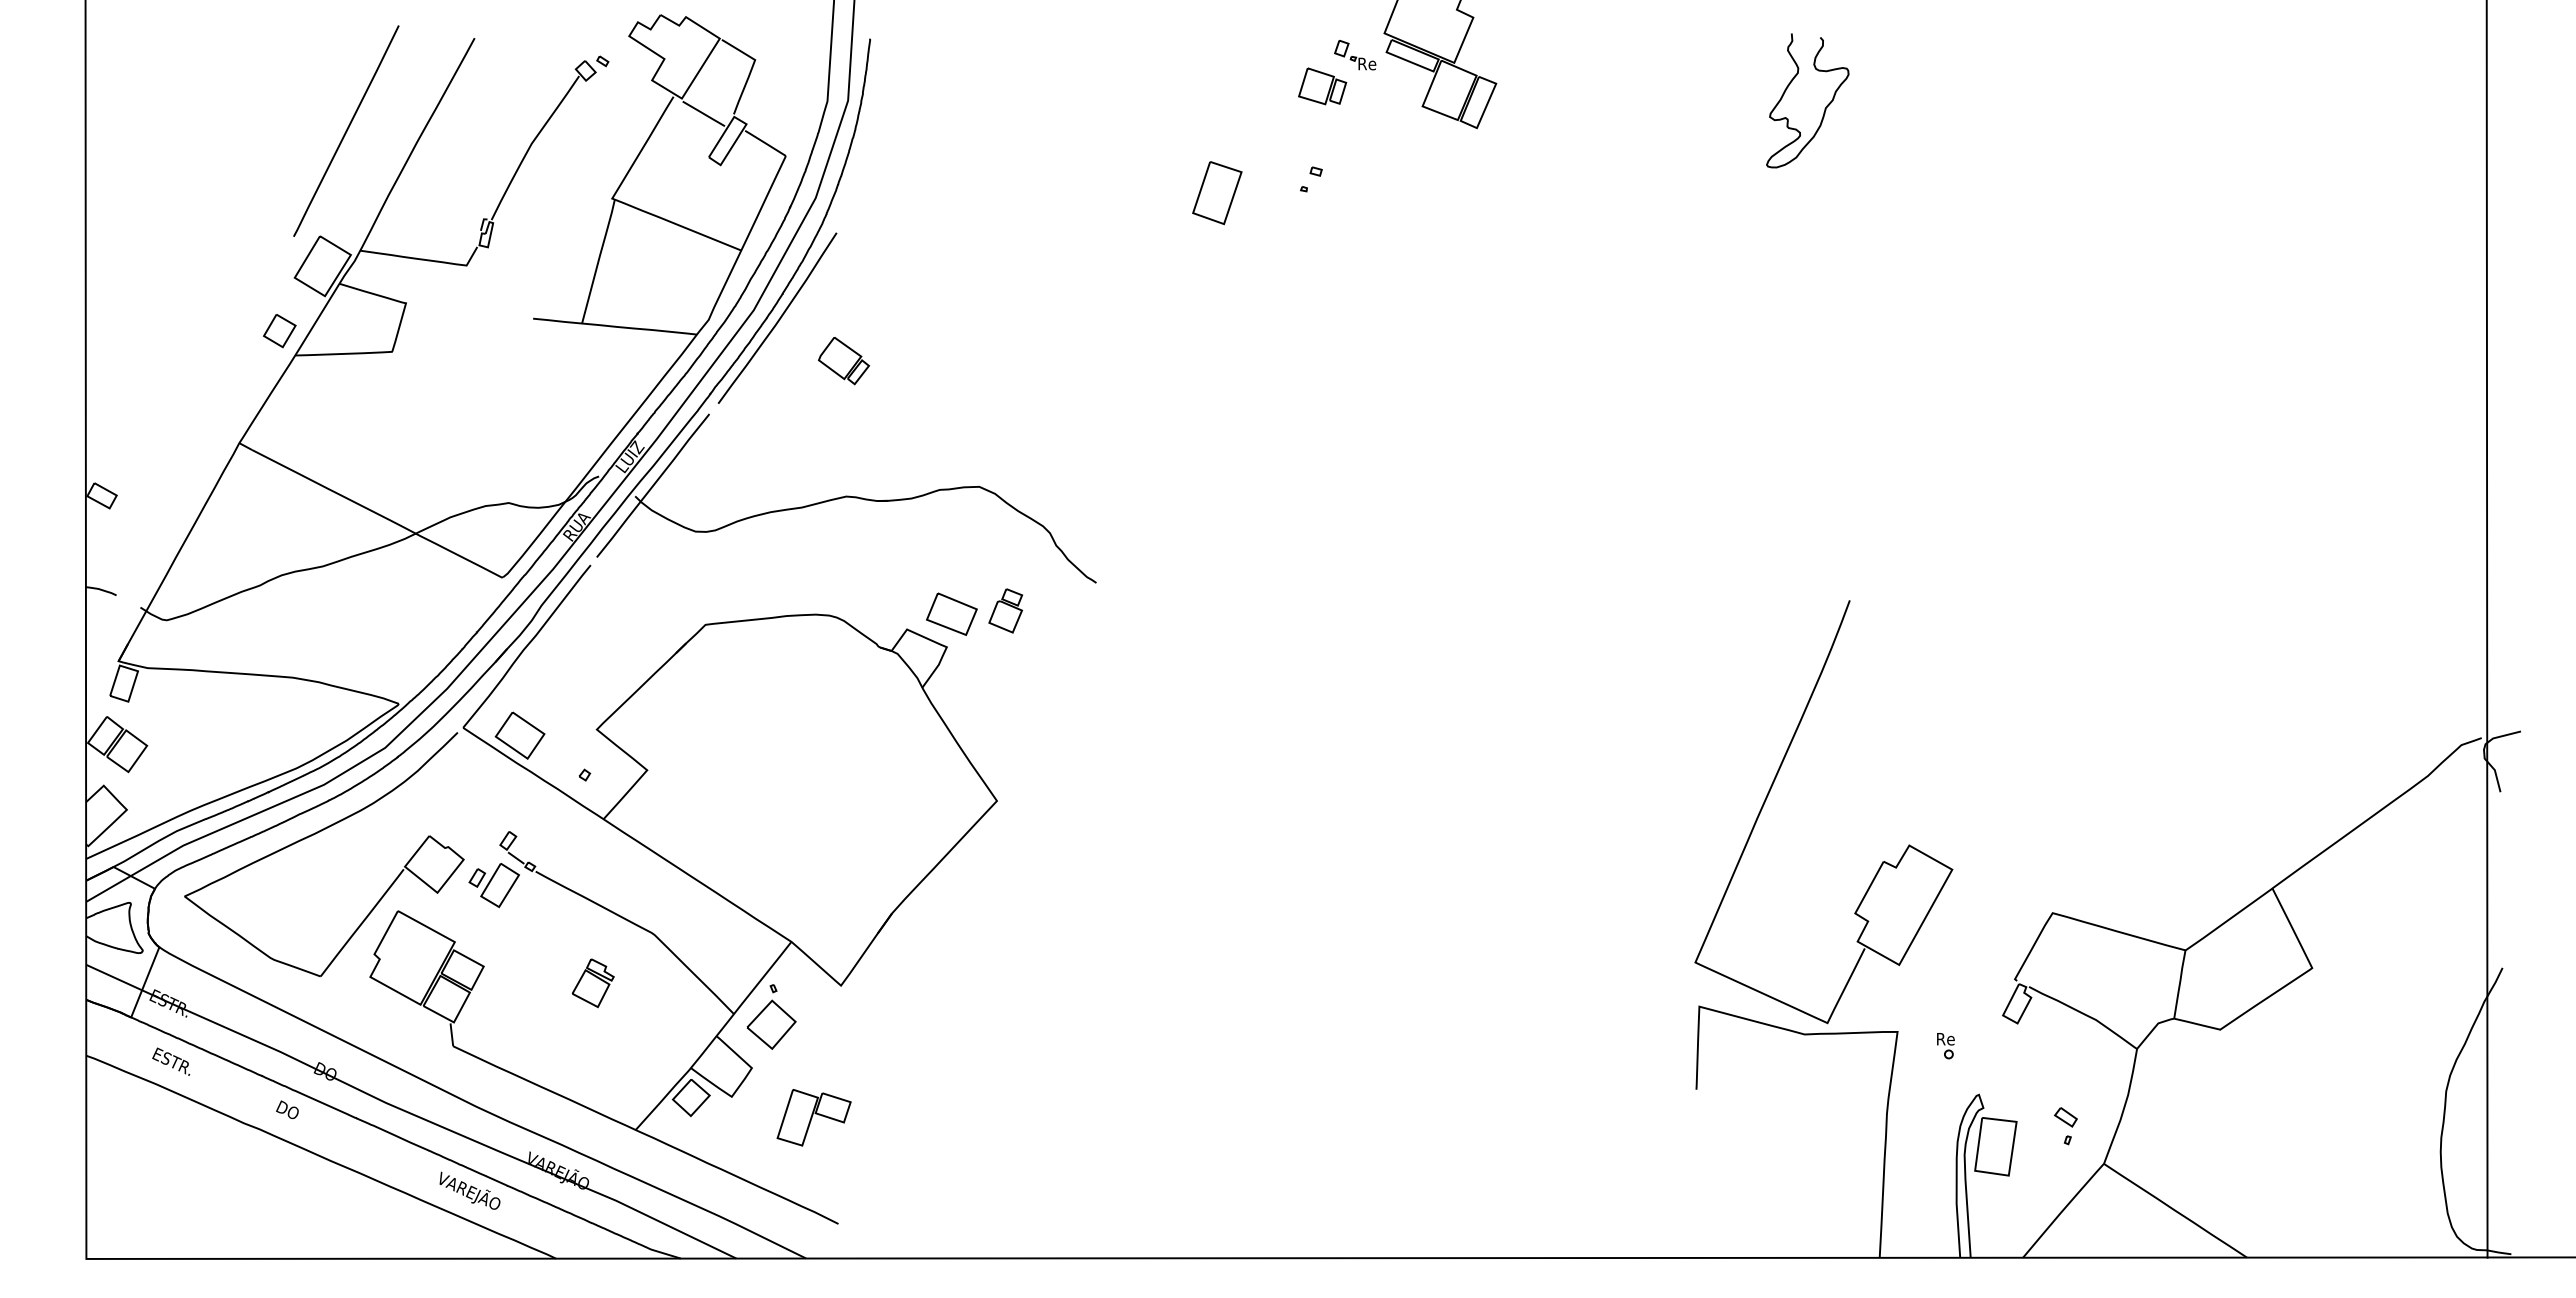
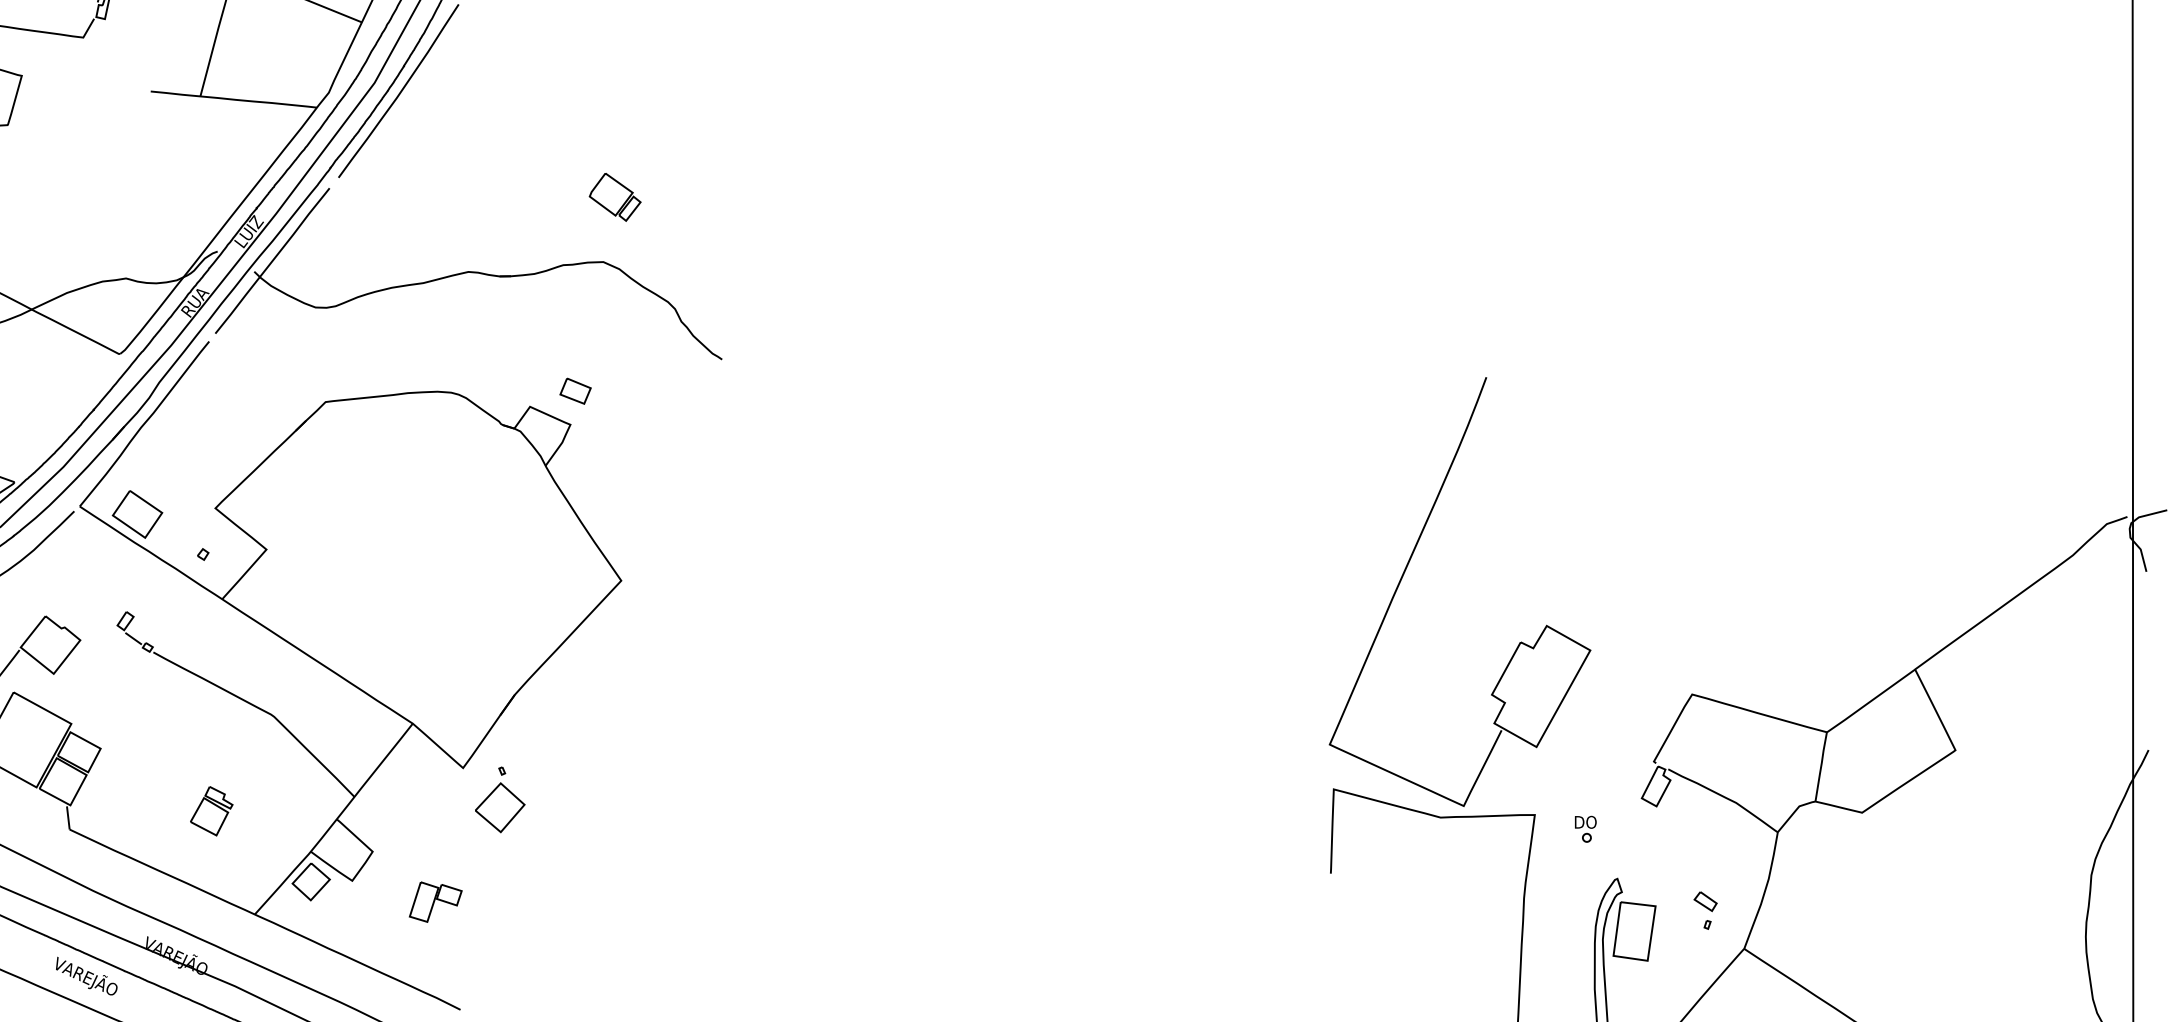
part: (843, 361) -> (614, 197), moved
part: (1005, 610) -> (629, 387), removed
part: (951, 613) -> (575, 390), size x0.6
part: (493, 885) -> (110, 666), removed
part: (592, 983) -> (210, 811), moved
part: (771, 1016) -> (500, 799), moved
text: (1948, 1038) -> (1586, 821), Re -> DO
part: (813, 1117) -> (435, 901), size x0.7

